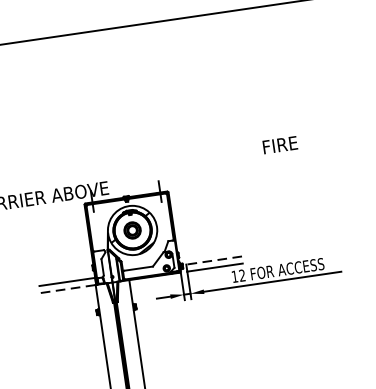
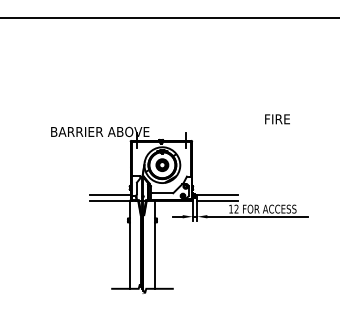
line: (213, 260) -> (217, 195), dashed -> solid
line: (68, 288) -> (110, 200), dashed -> solid

